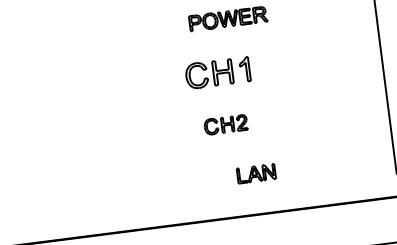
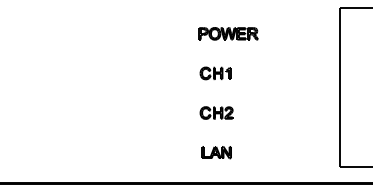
part: (217, 73) -> (215, 73), size x0.62
part: (256, 173) -> (216, 152), moved

